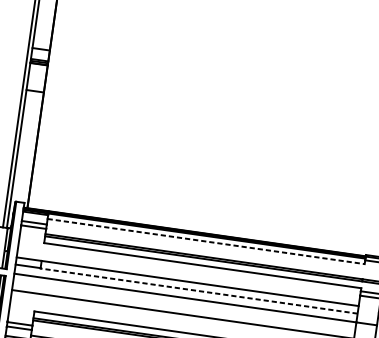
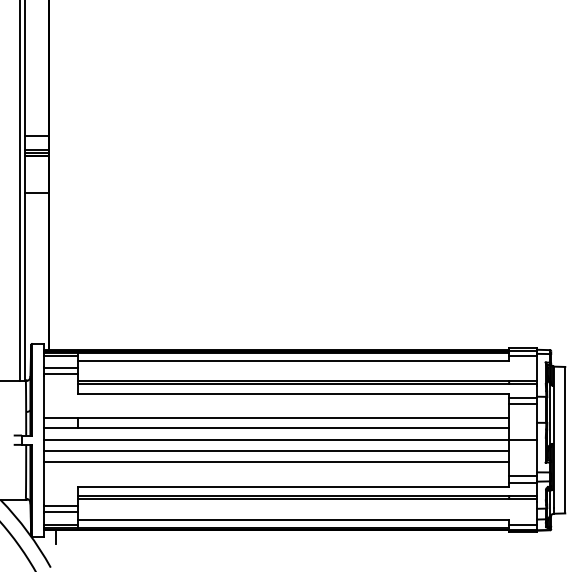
line: (206, 241) -> (293, 360), dashed -> solid
line: (199, 291) -> (293, 428), dashed -> solid
line: (184, 306) -> (276, 451), added

